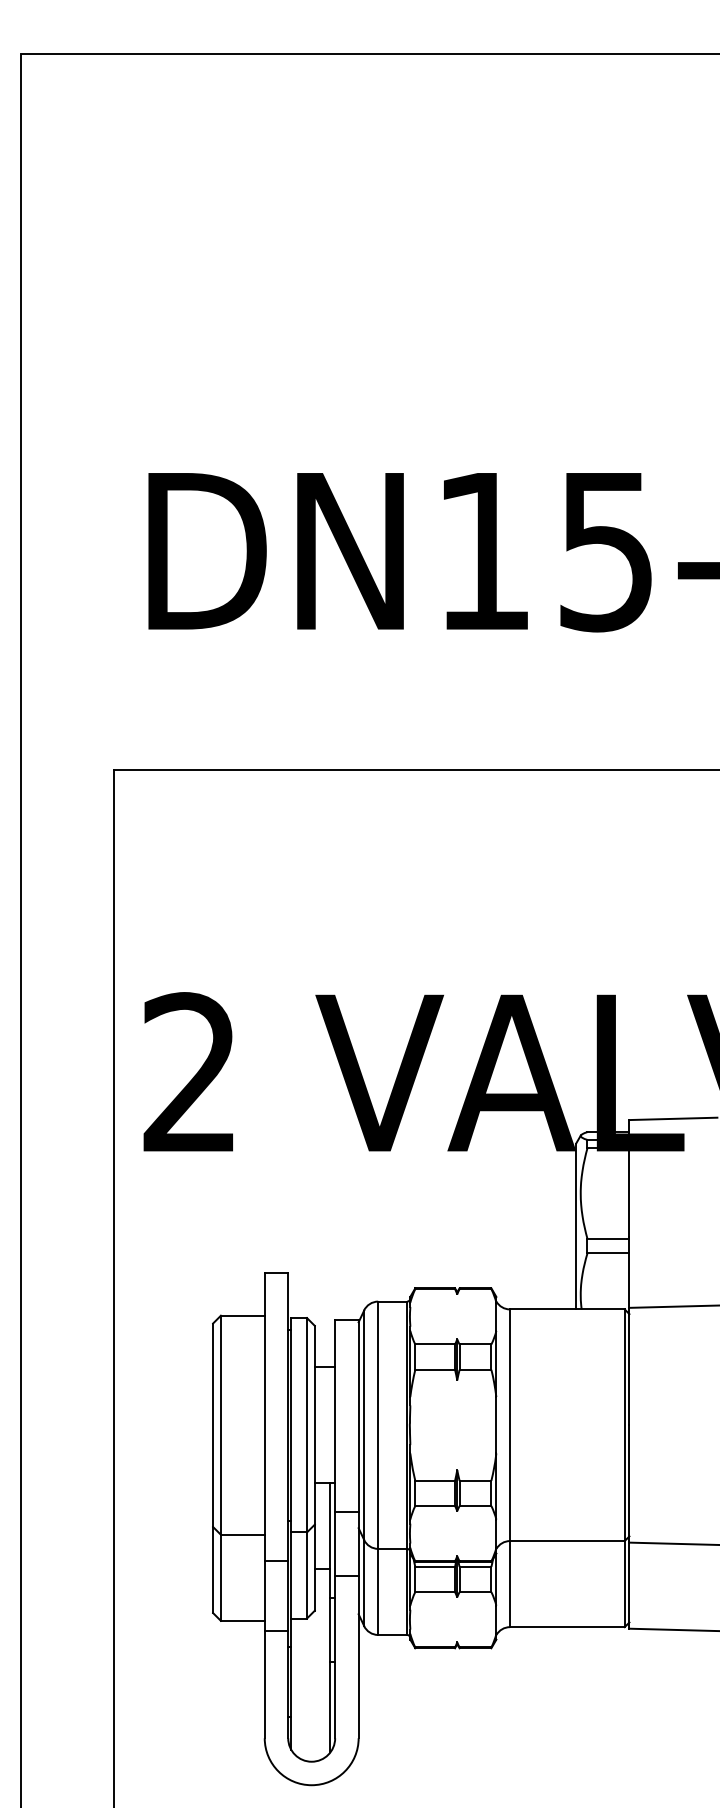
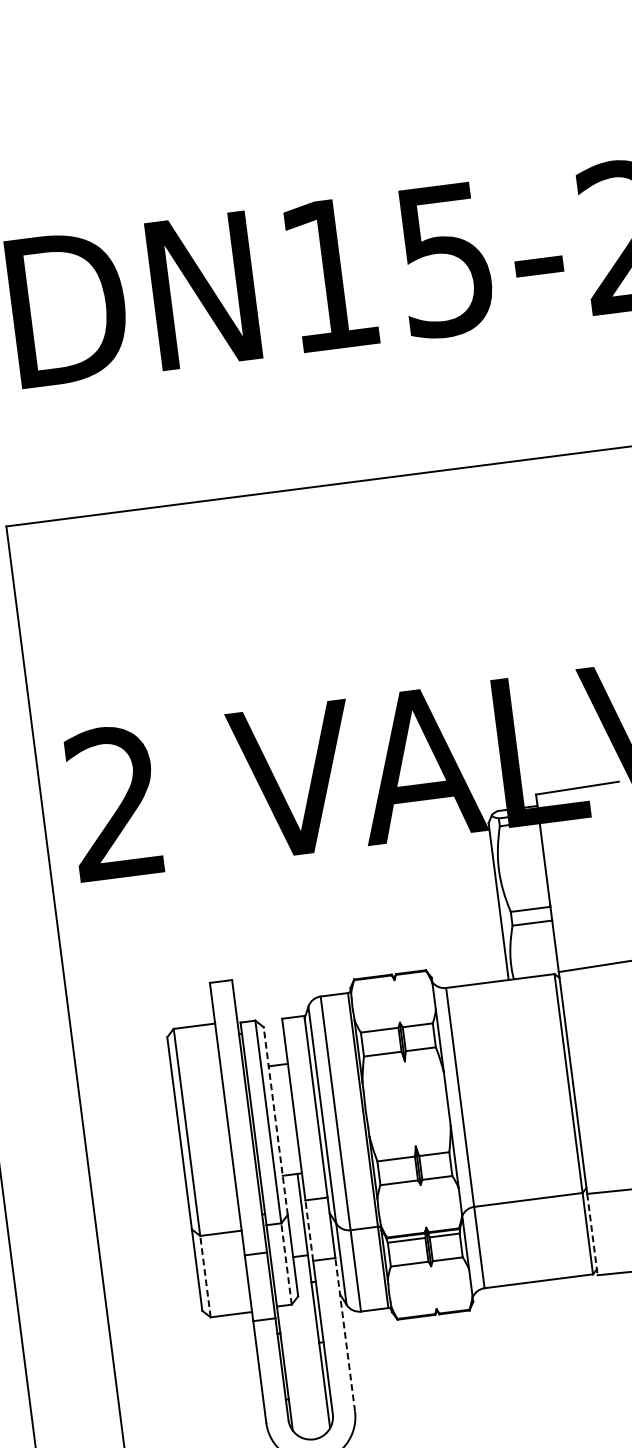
line: (314, 1424) -> (275, 1120), solid -> dashed
line: (335, 1543) -> (309, 1230), solid -> dashed
line: (307, 1575) -> (287, 1263), solid -> dashed
line: (220, 1577) -> (205, 1276), solid -> dashed
line: (629, 1586) -> (592, 1235), solid -> dashed
line: (358, 1656) -> (345, 1334), solid -> dashed

